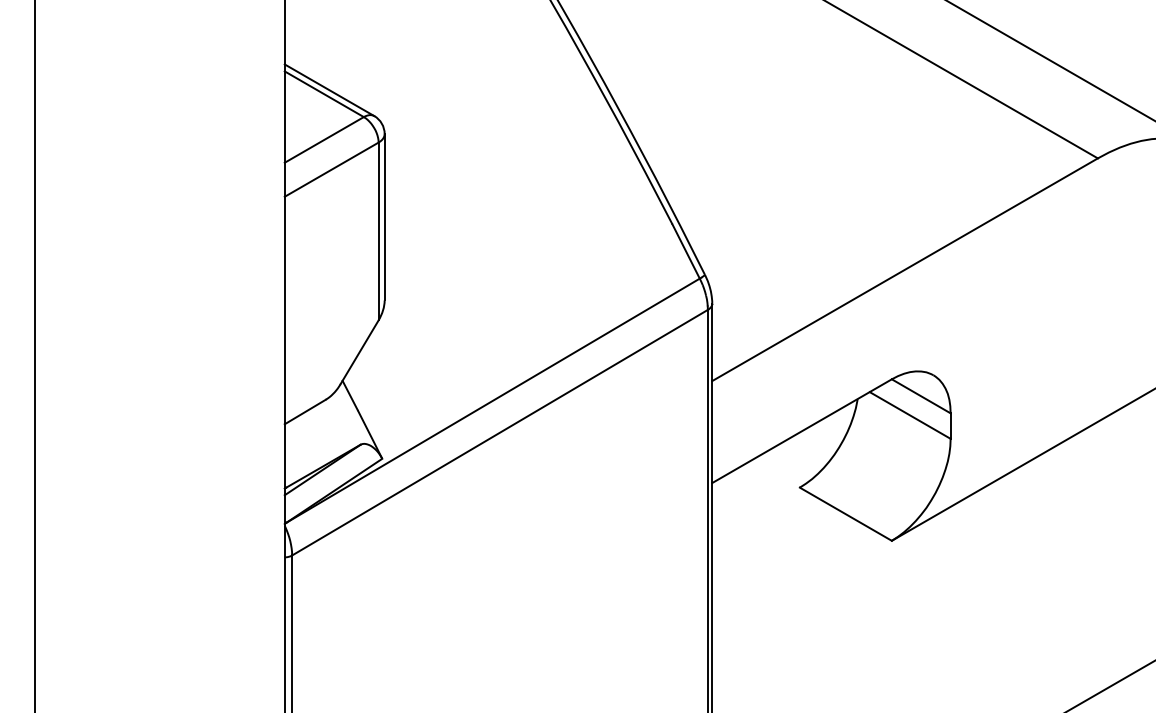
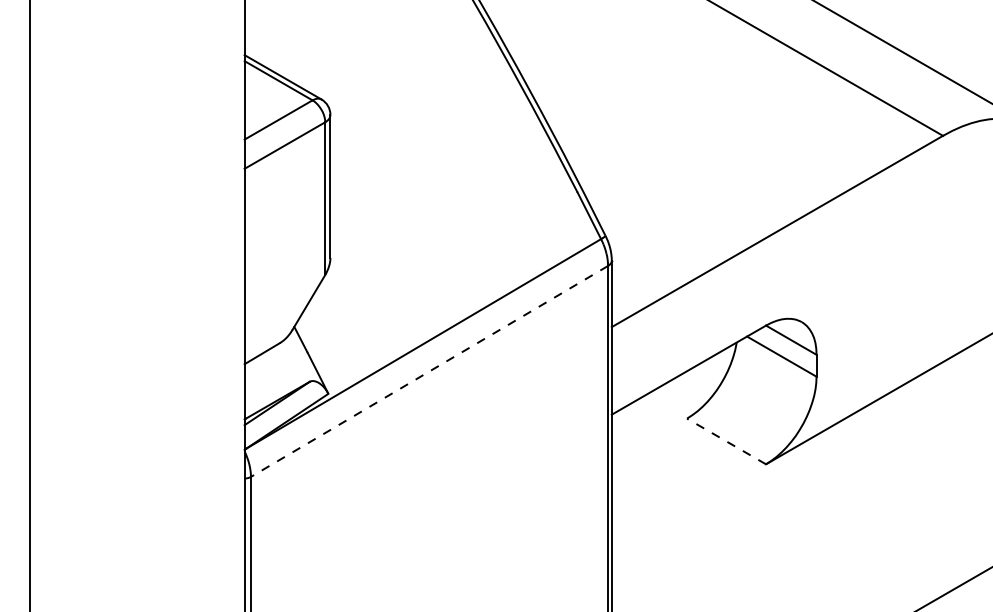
line: (499, 432) -> (429, 371), solid -> dashed
line: (845, 514) -> (726, 441), solid -> dashed

